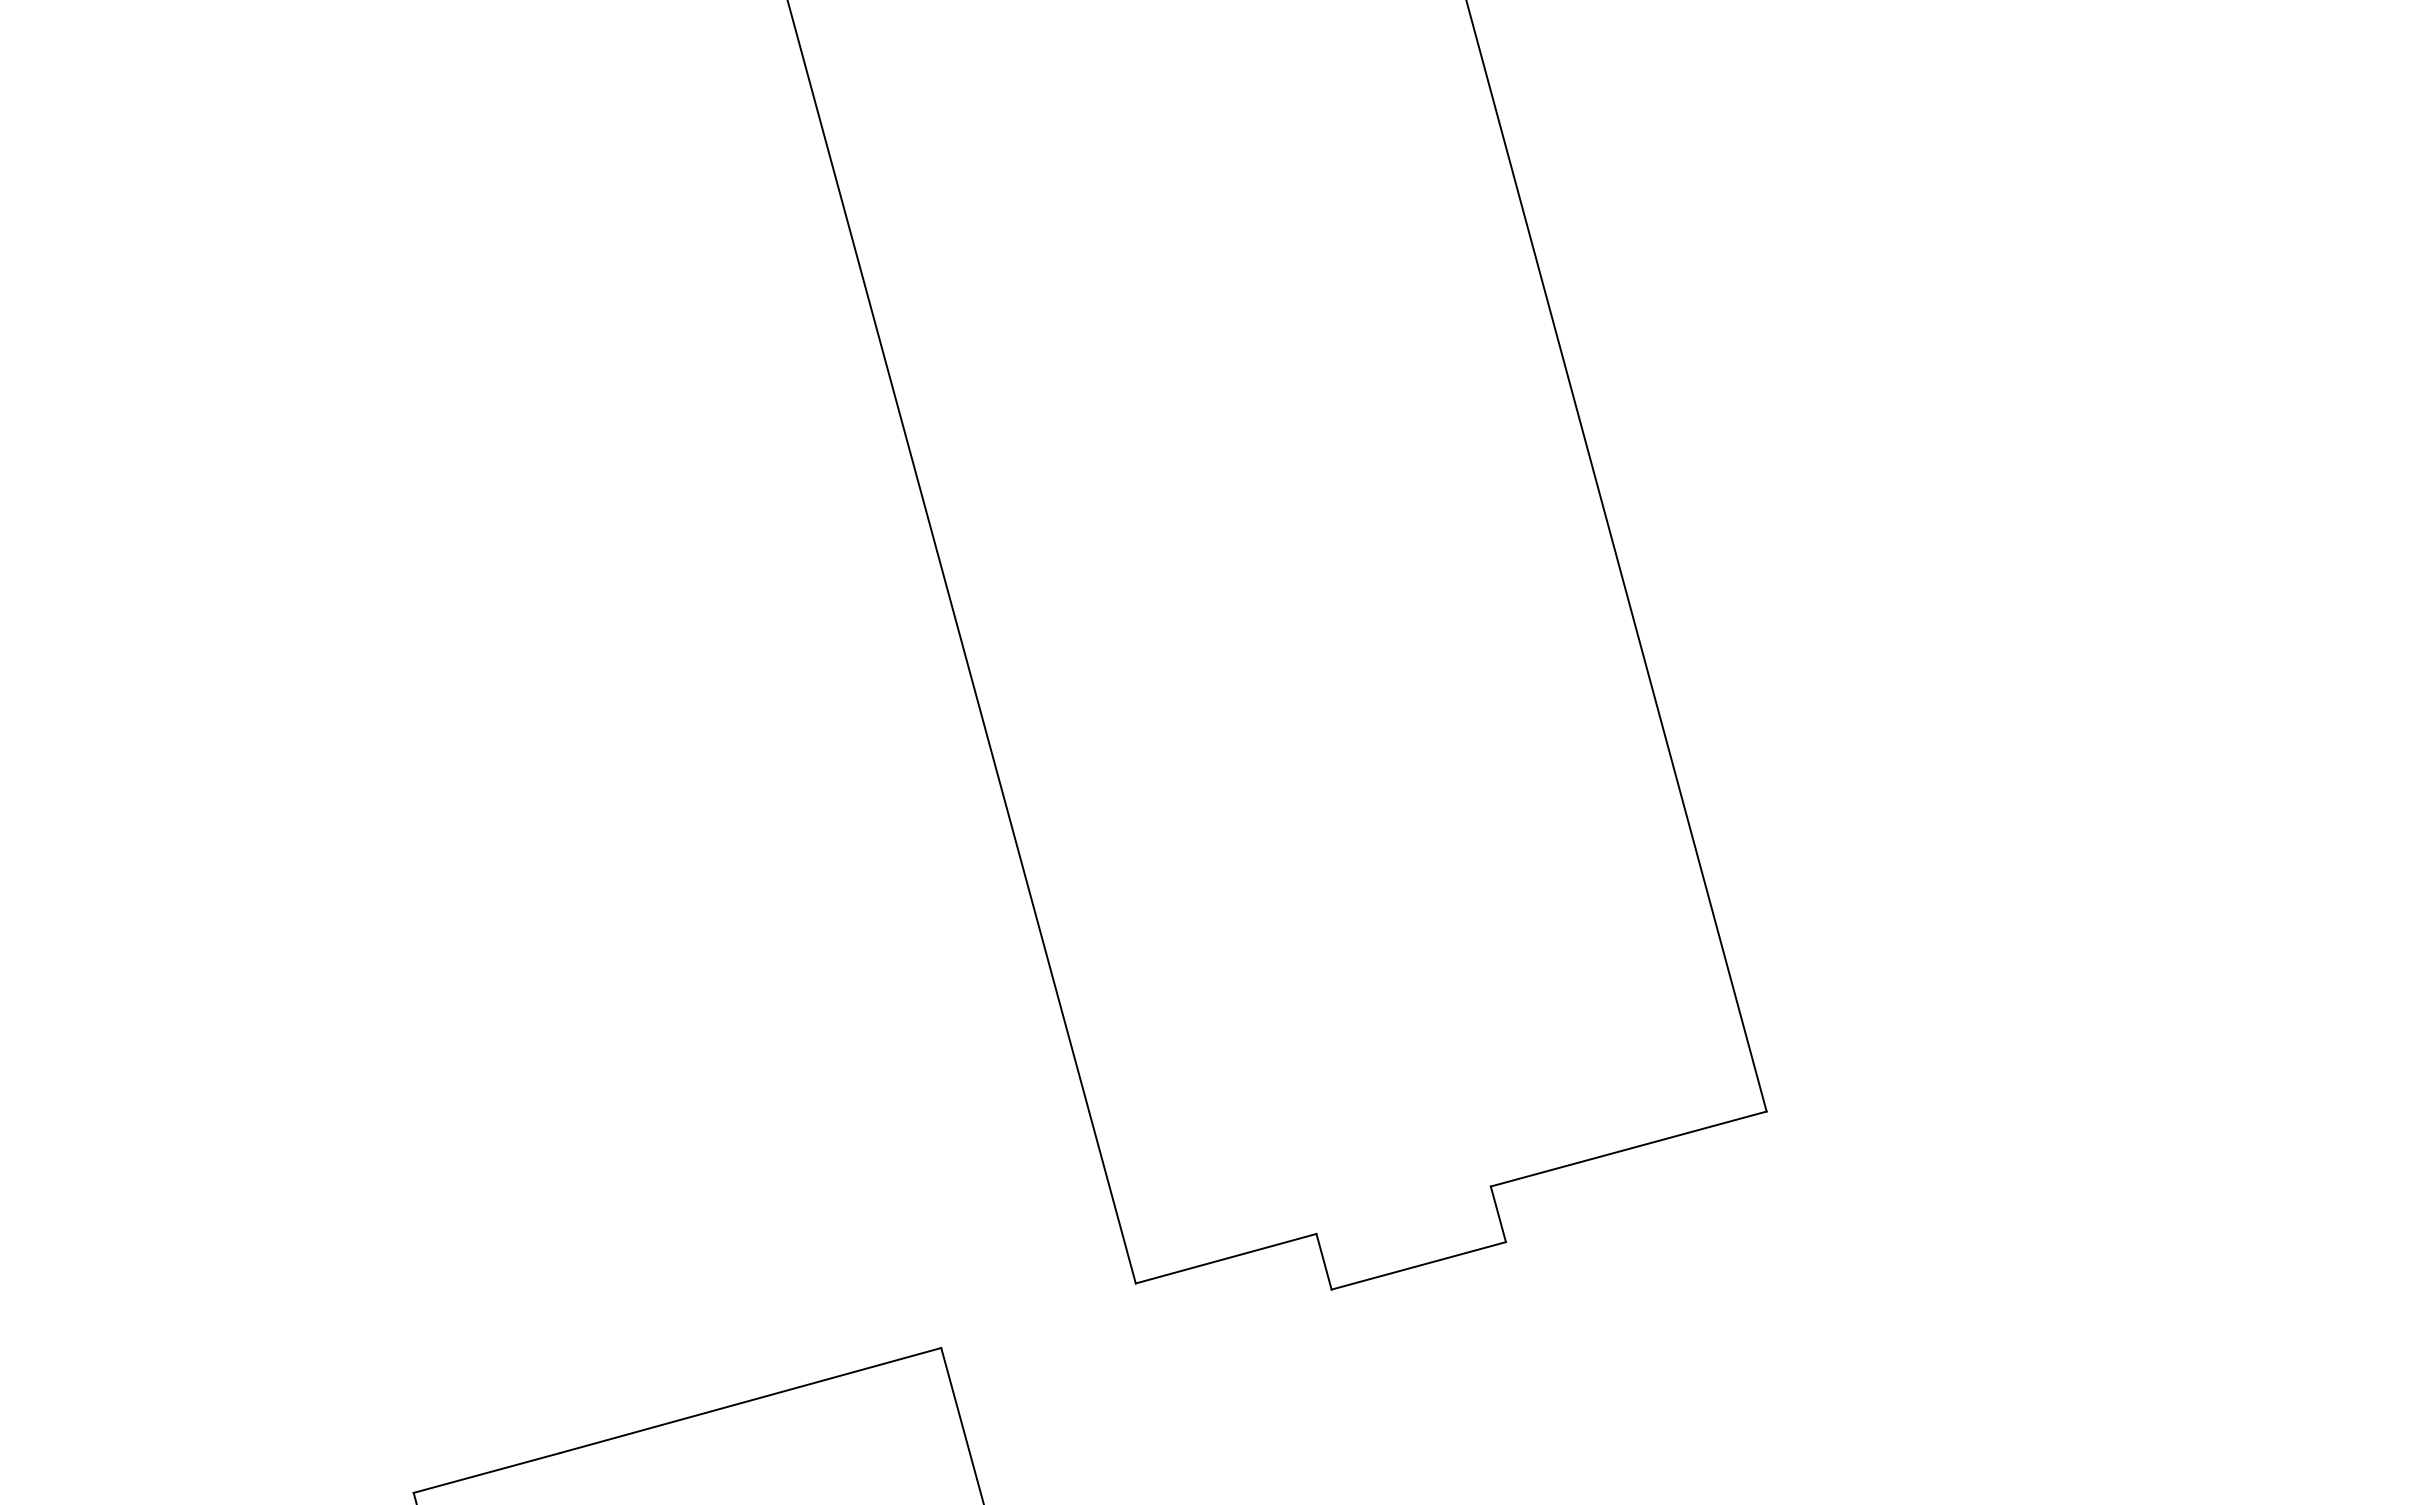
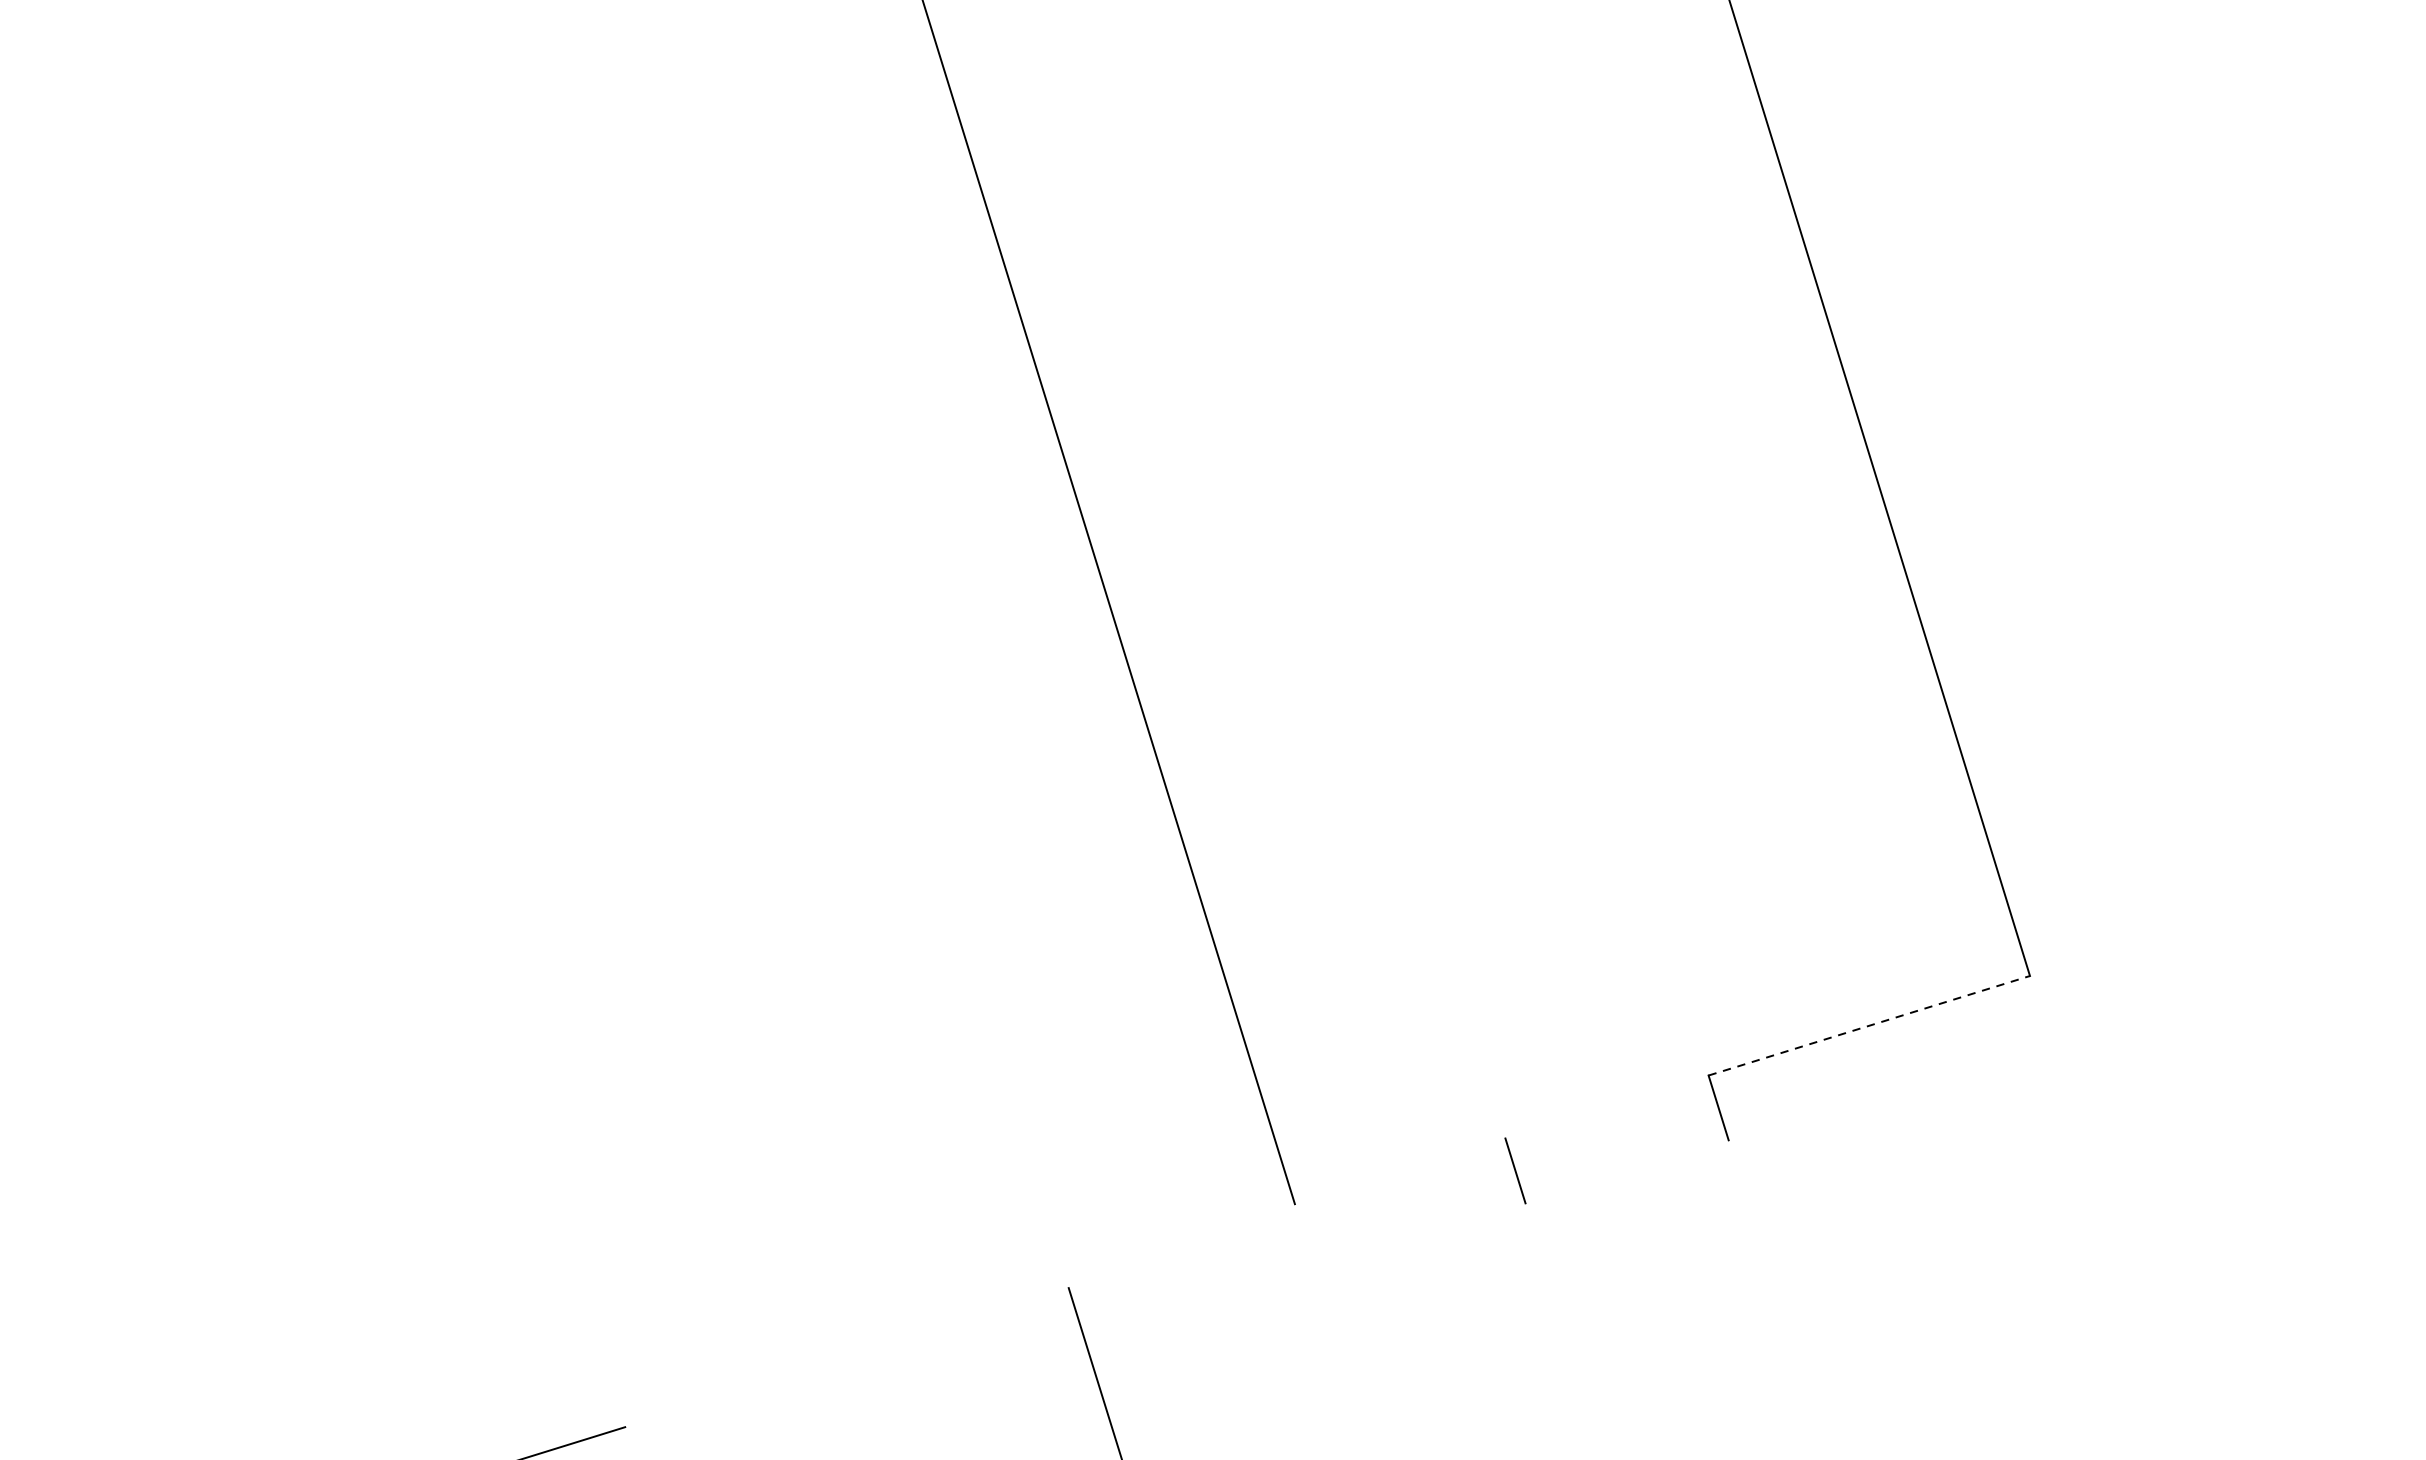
line: (1628, 1149) -> (1869, 1026), solid -> dashed
line: (1225, 1258) -> (1399, 1171), removed
line: (1418, 1265) -> (1626, 1171), removed
line: (750, 1399) -> (846, 1356), removed

